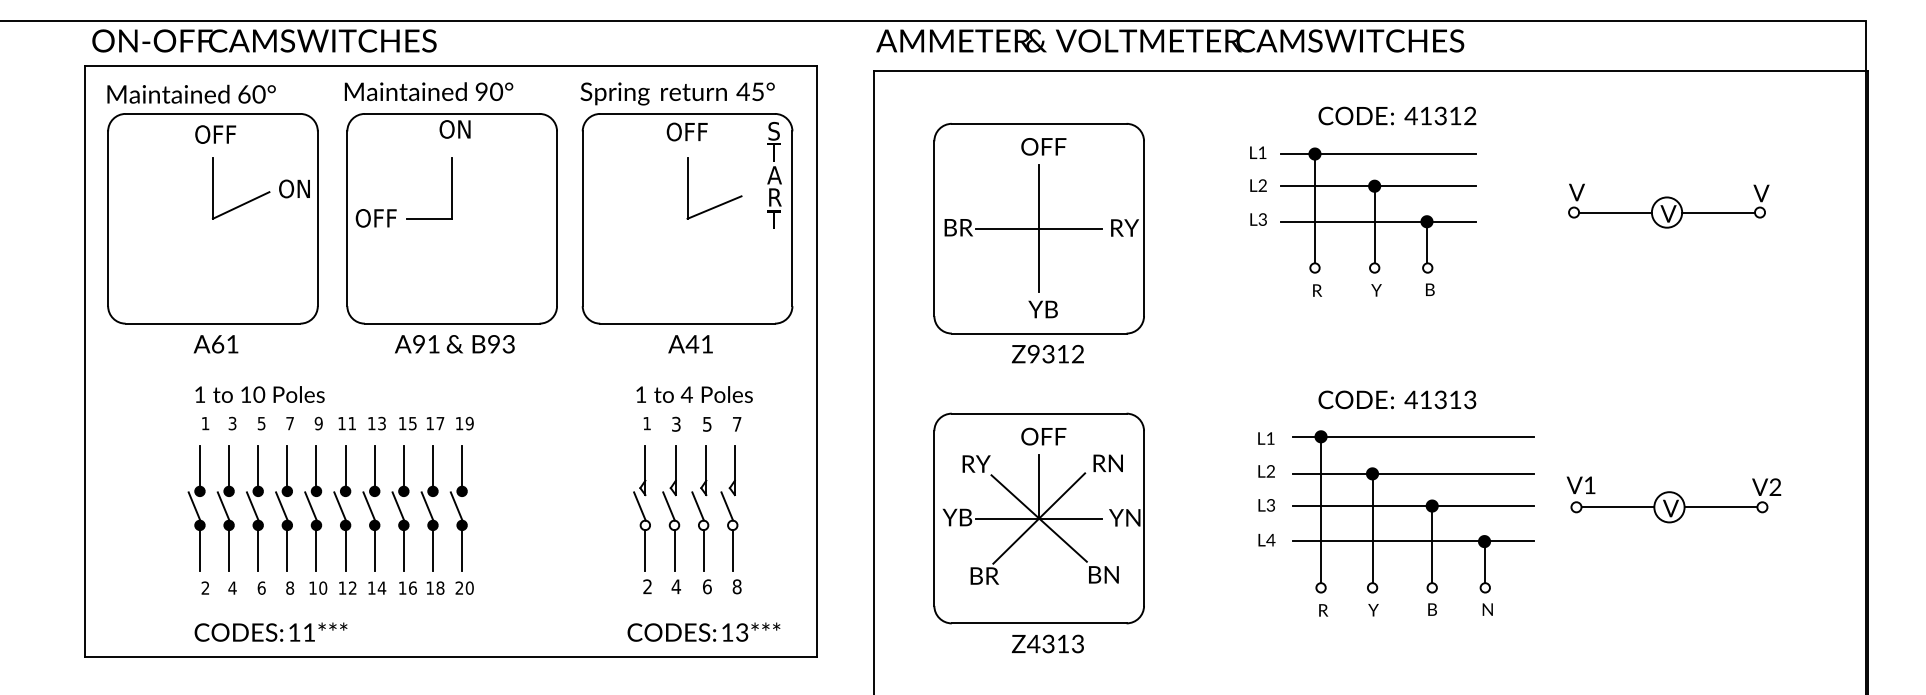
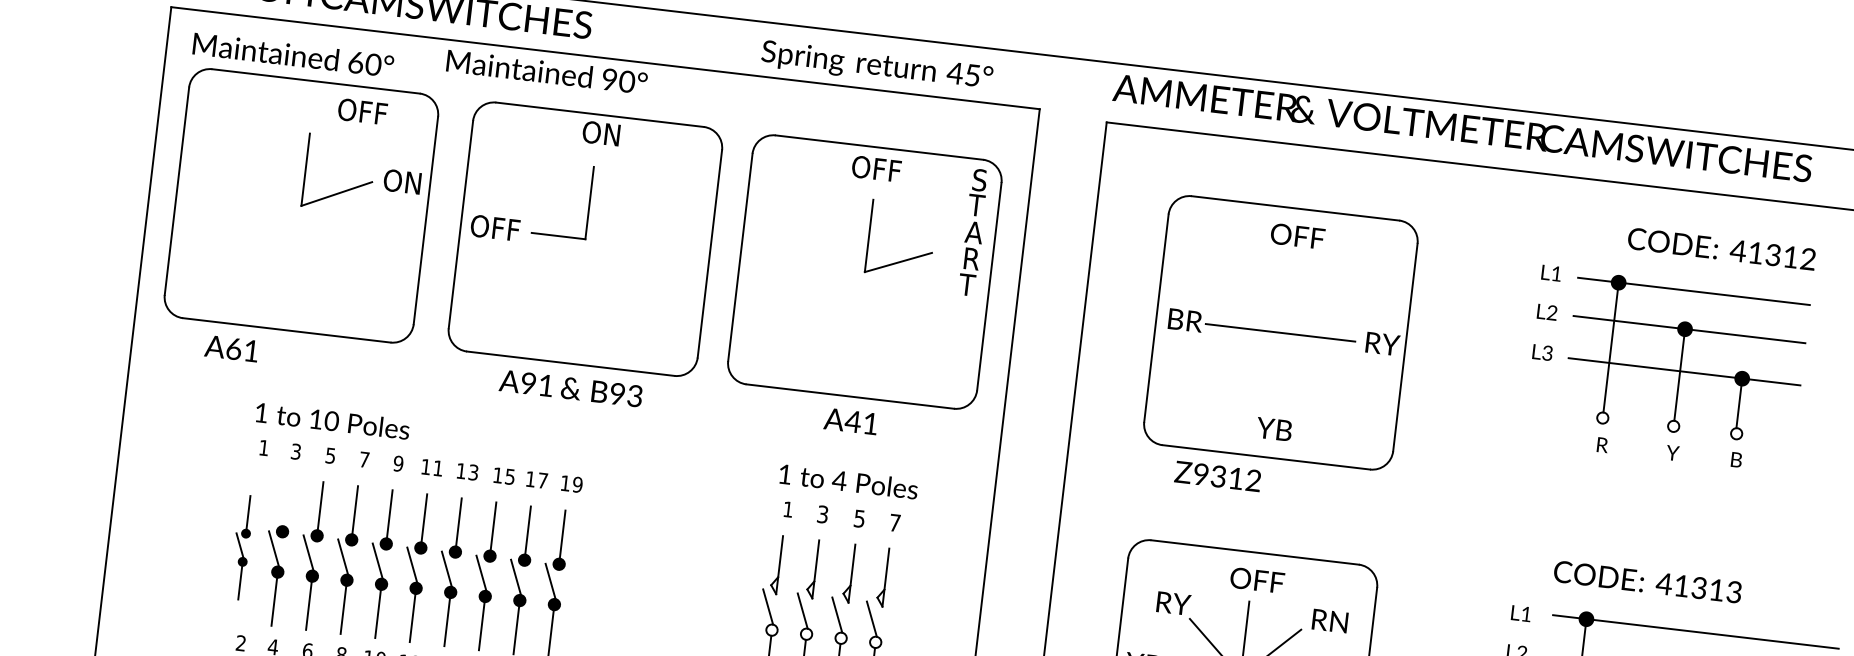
text: (428, 91) -> (546, 71), moved
text: (677, 93) -> (876, 66), moved
text: (215, 134) -> (362, 111), moved
line: (1039, 228) -> (1281, 332), removed
text: (215, 344) -> (231, 348), moved
text: (1047, 354) -> (1217, 476), moved
text: (1397, 399) -> (1647, 581), moved
line: (229, 466) -> (286, 502), removed
part: (196, 508) -> (241, 547), size x0.7

